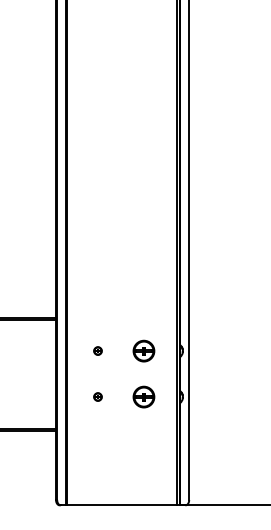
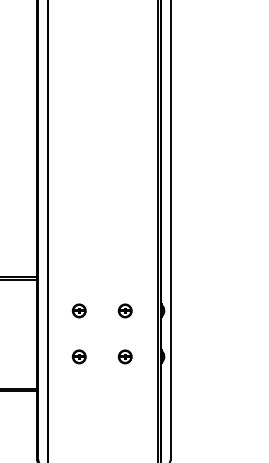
part: (97, 350) -> (78, 310), size x1.67
part: (143, 350) -> (124, 310), size x0.62
part: (97, 396) -> (78, 356), size x1.67
part: (143, 396) -> (124, 356), size x0.62

